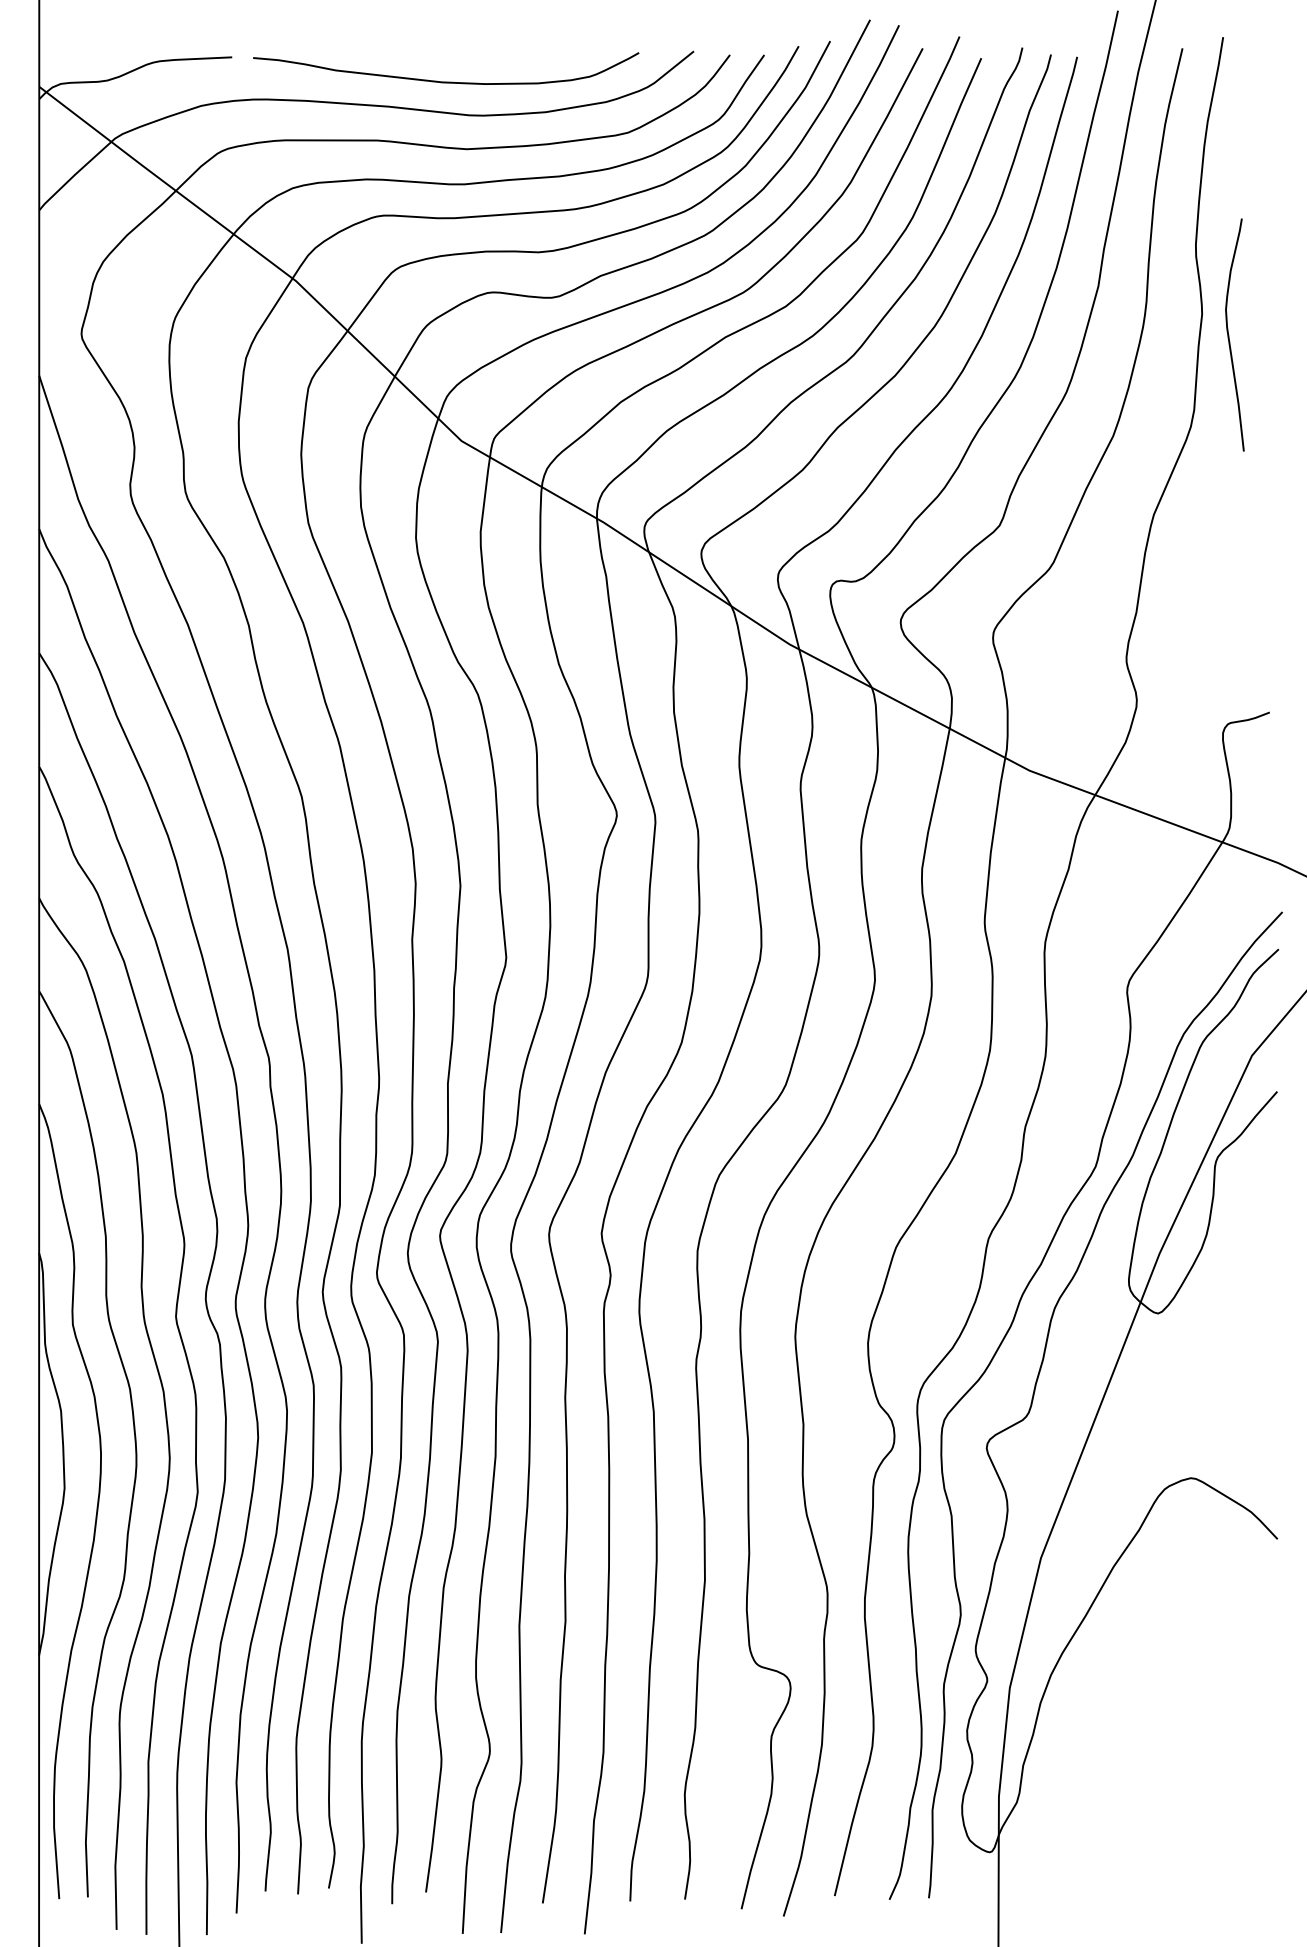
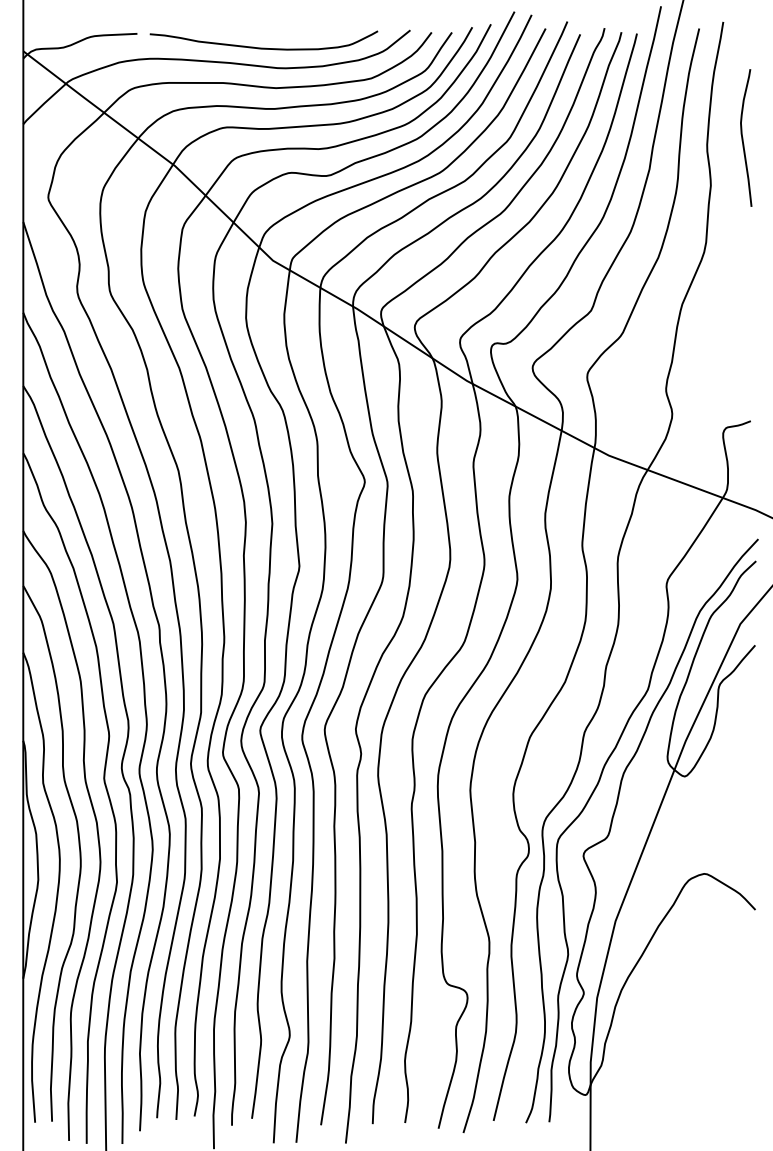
curve: (1230, 334) -> (743, 137), moved

